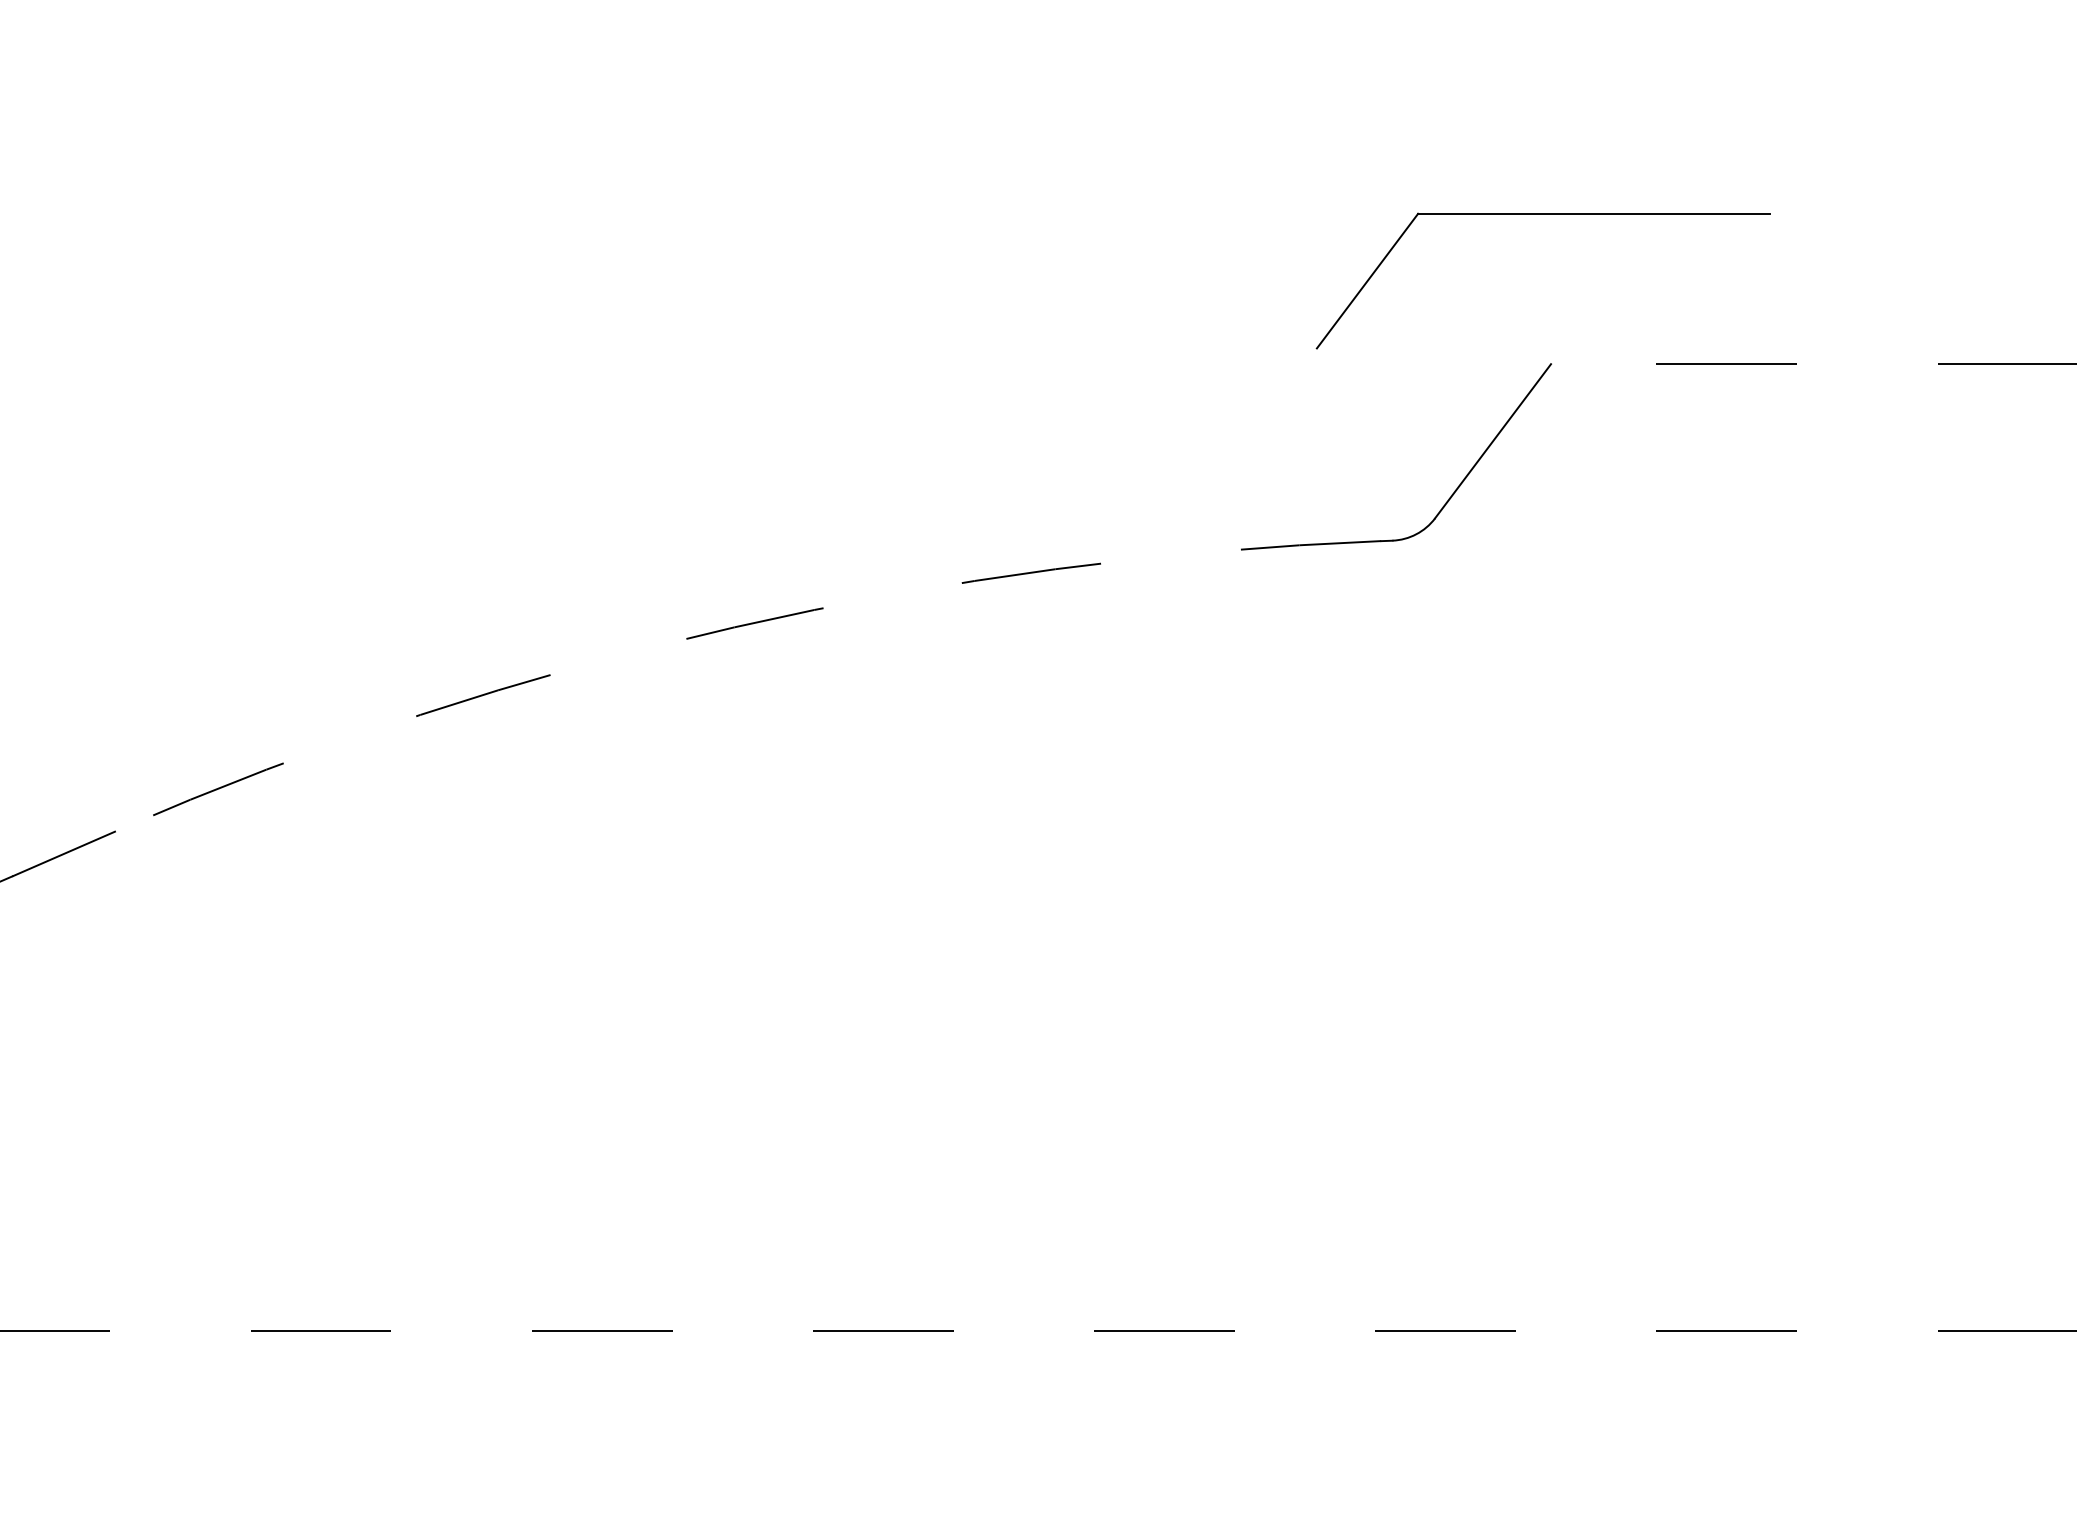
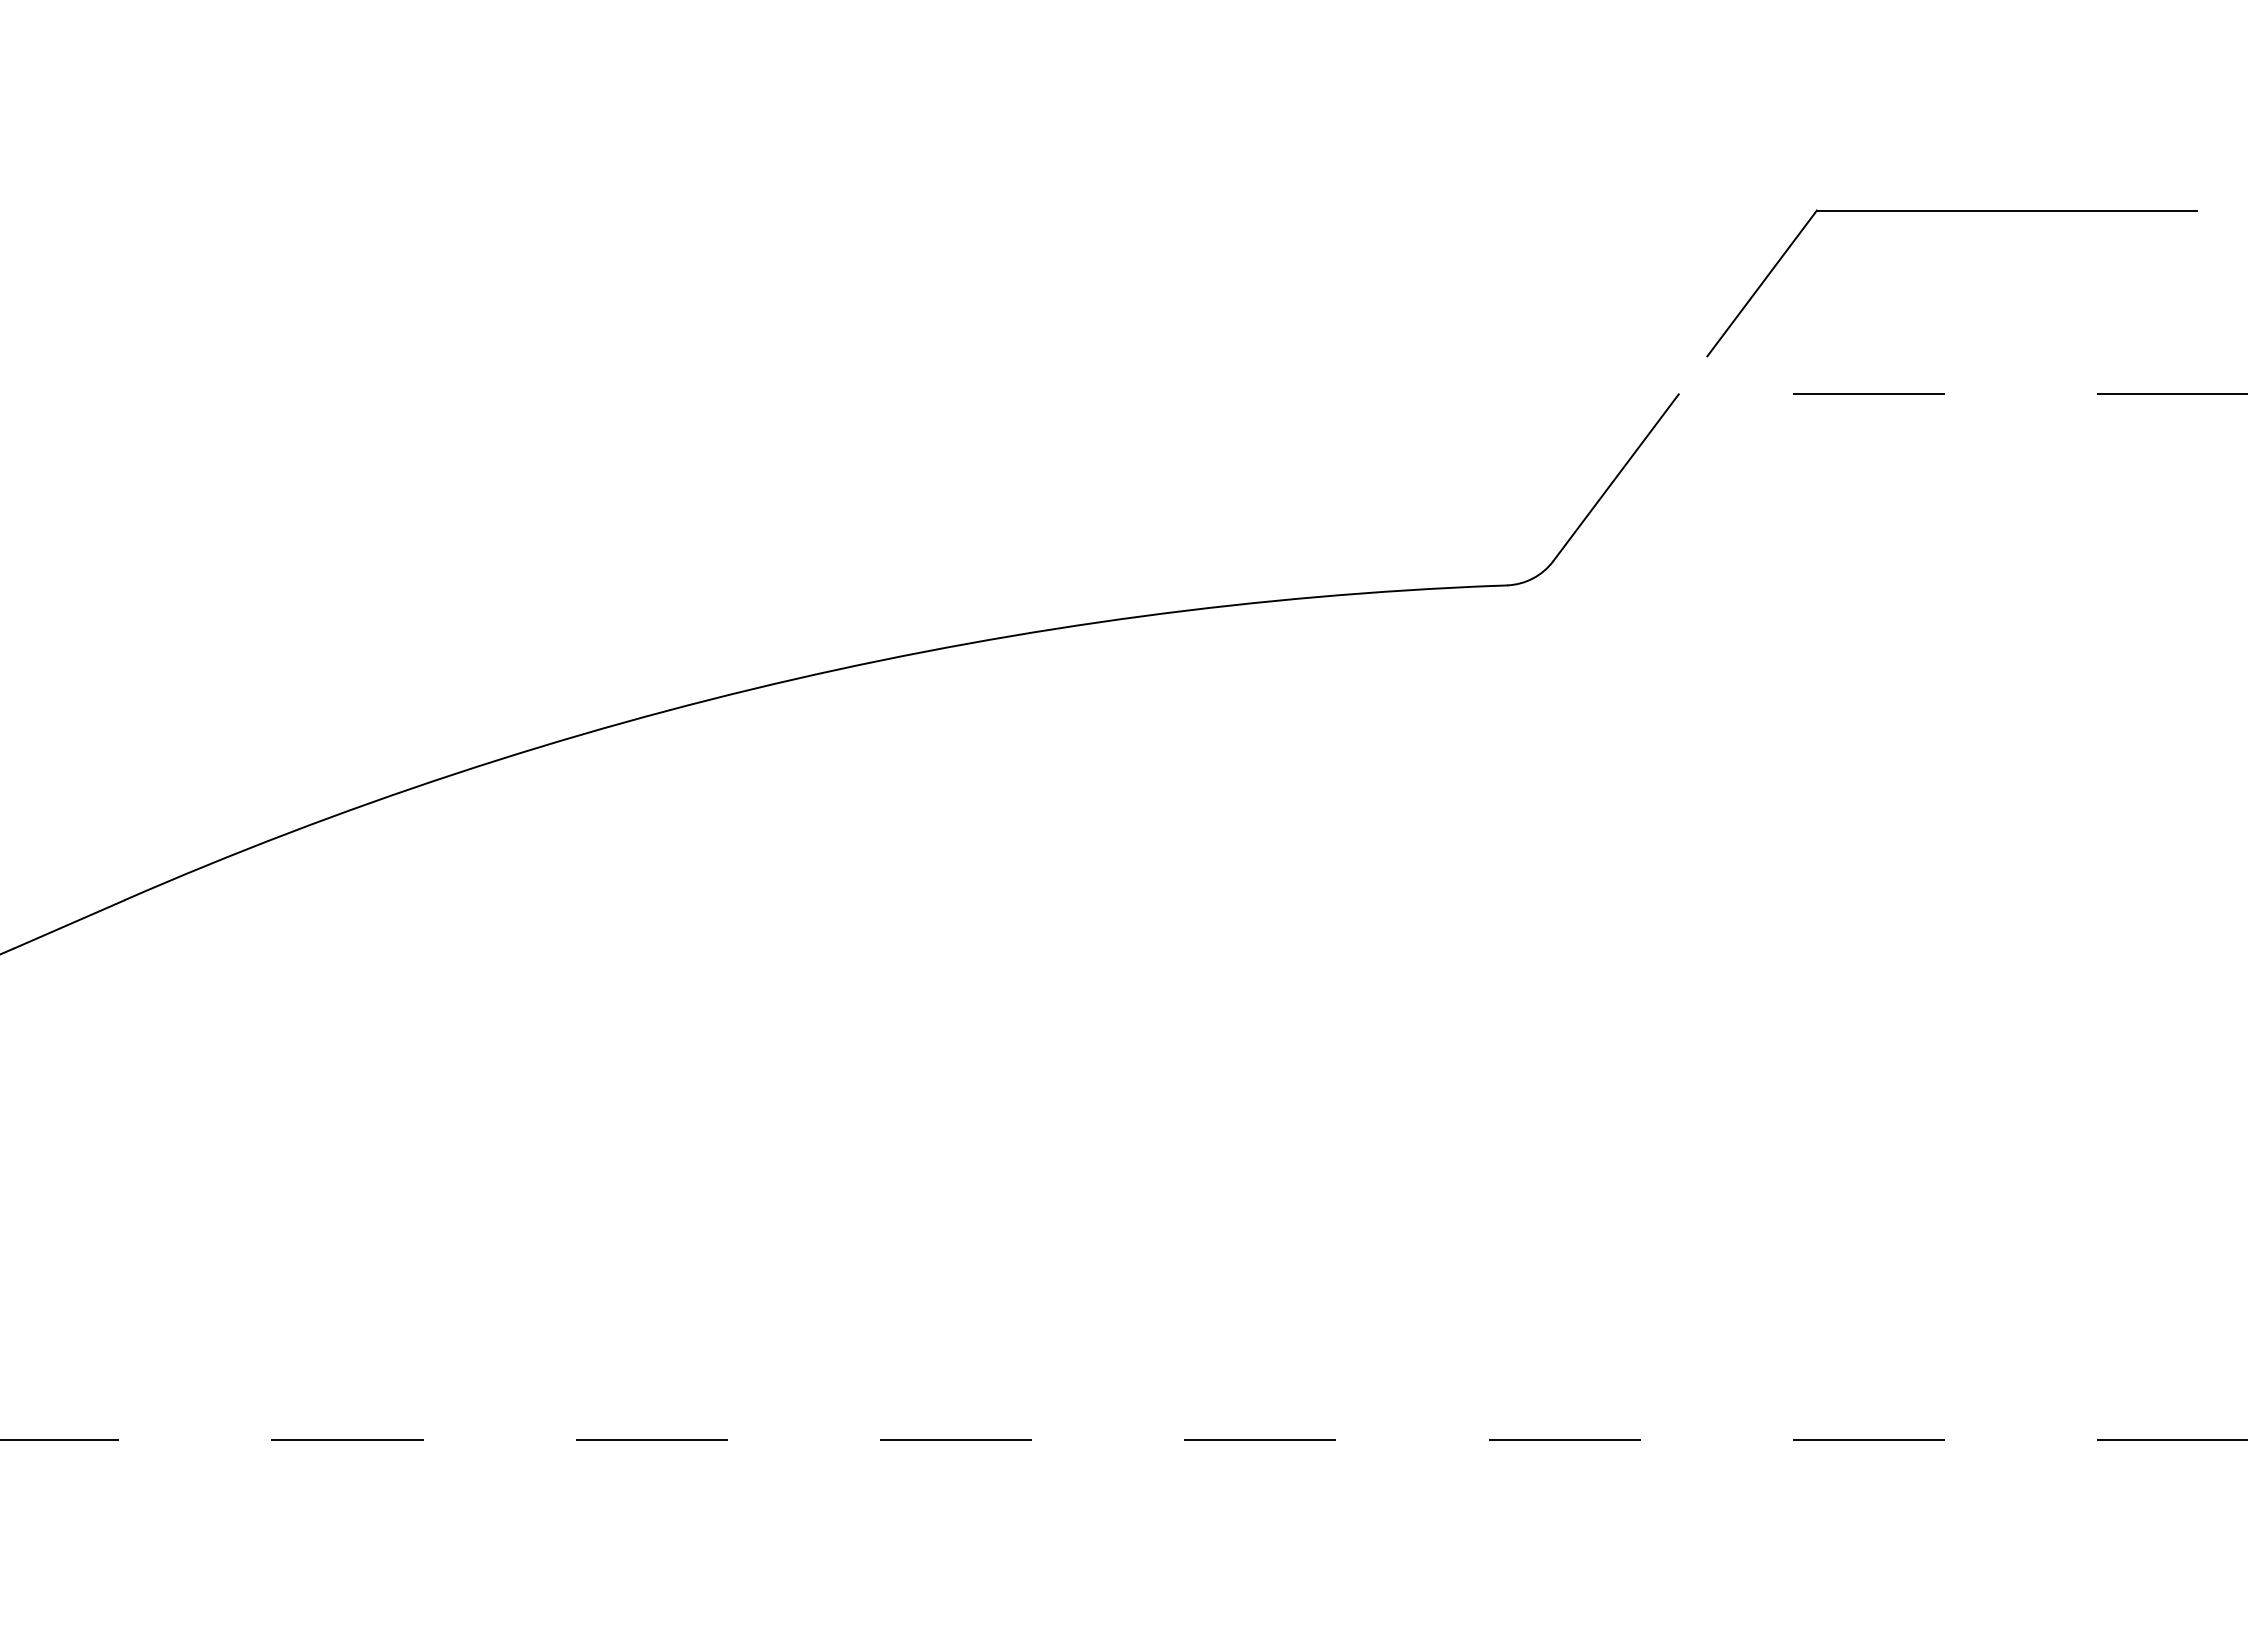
part: (1542, 214) -> (1951, 211), moved
arc: (734, 627) -> (795, 679), dashed -> solid

